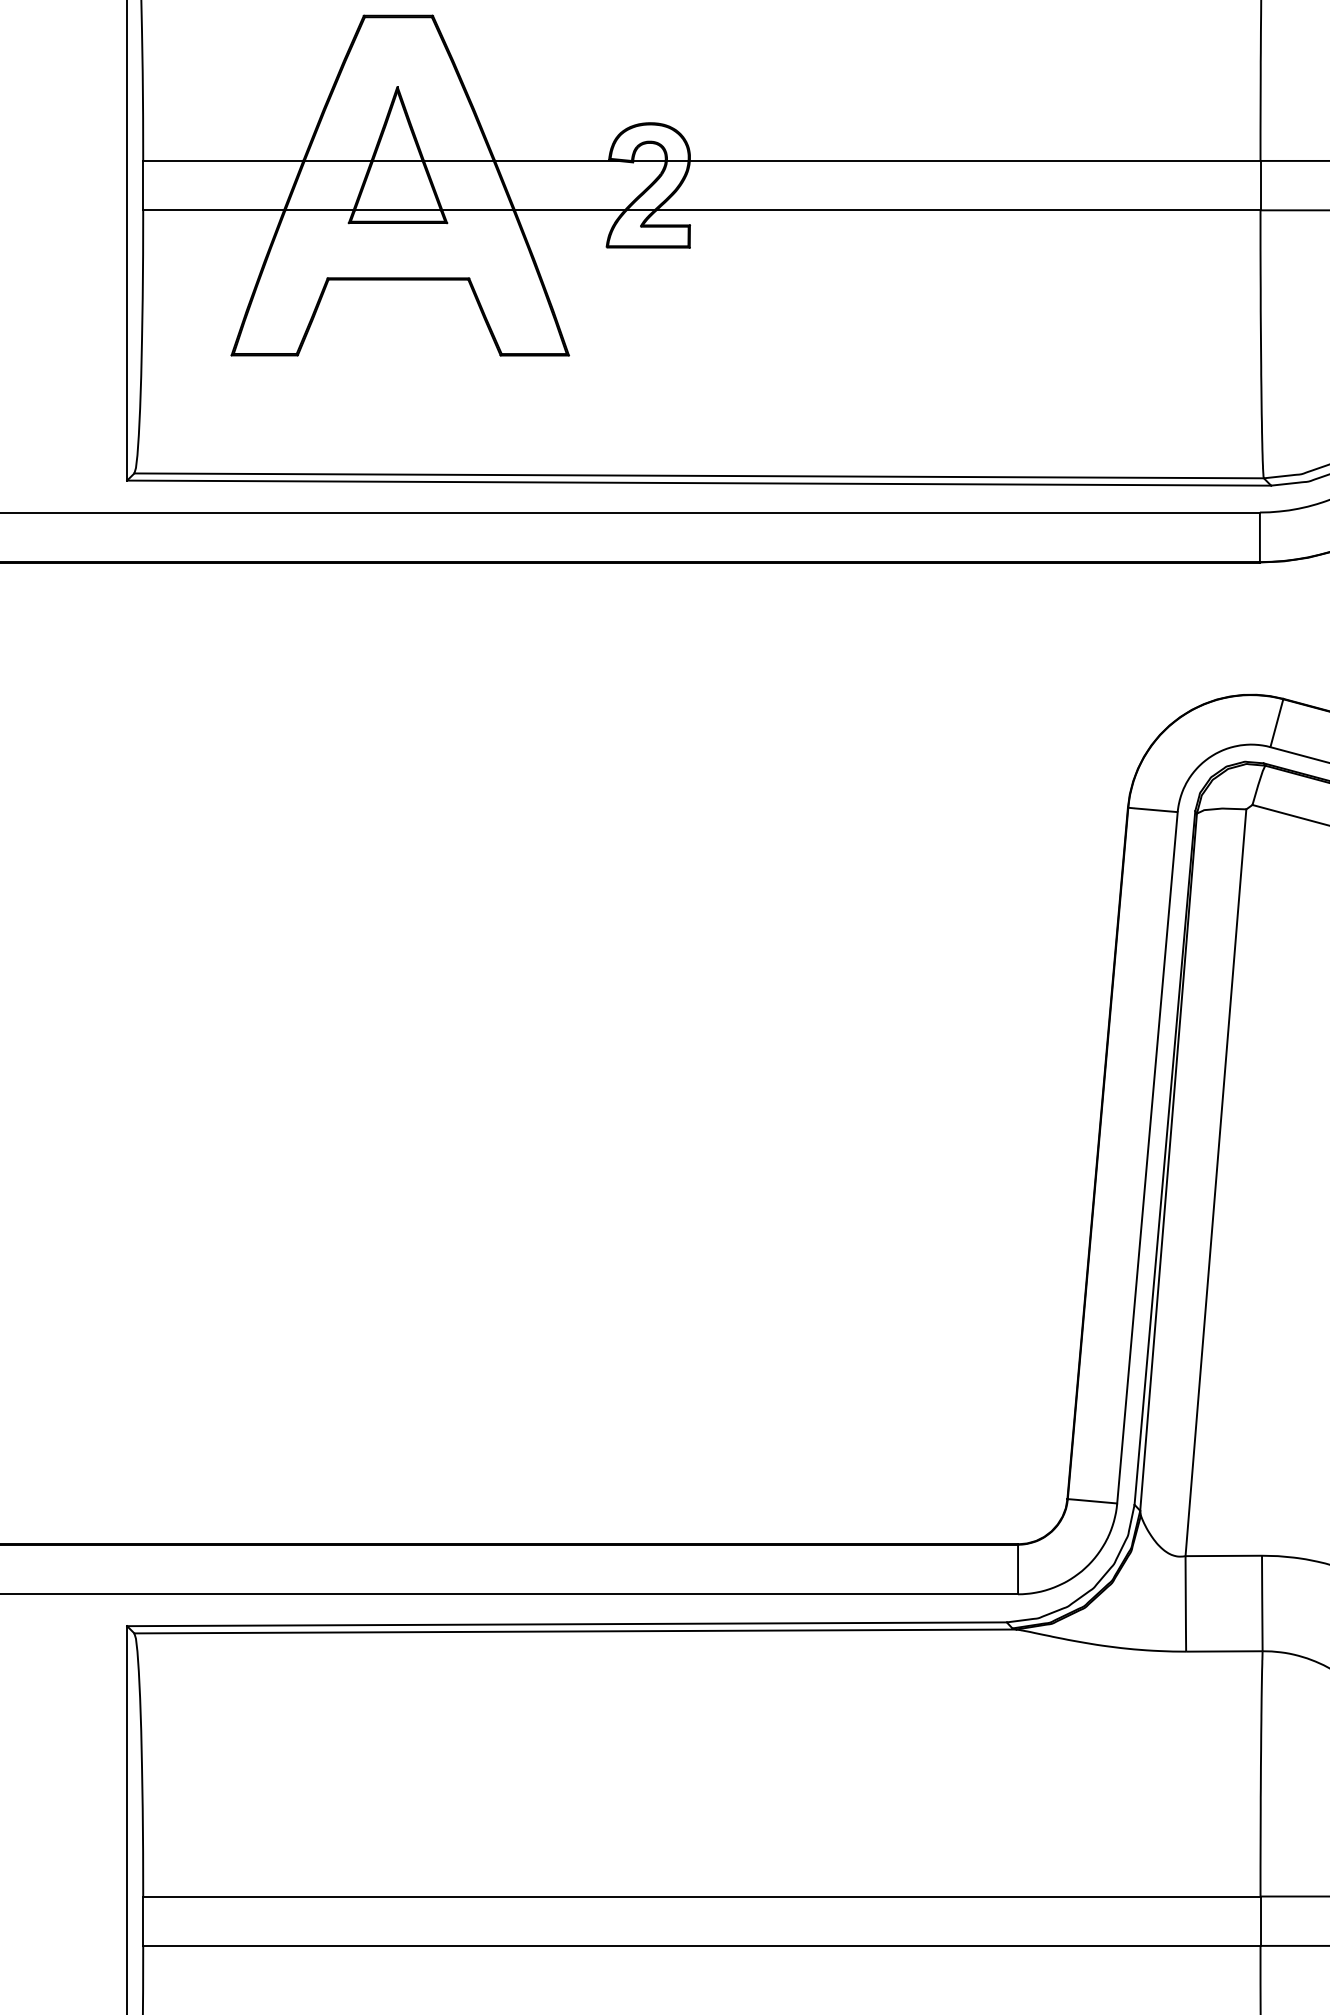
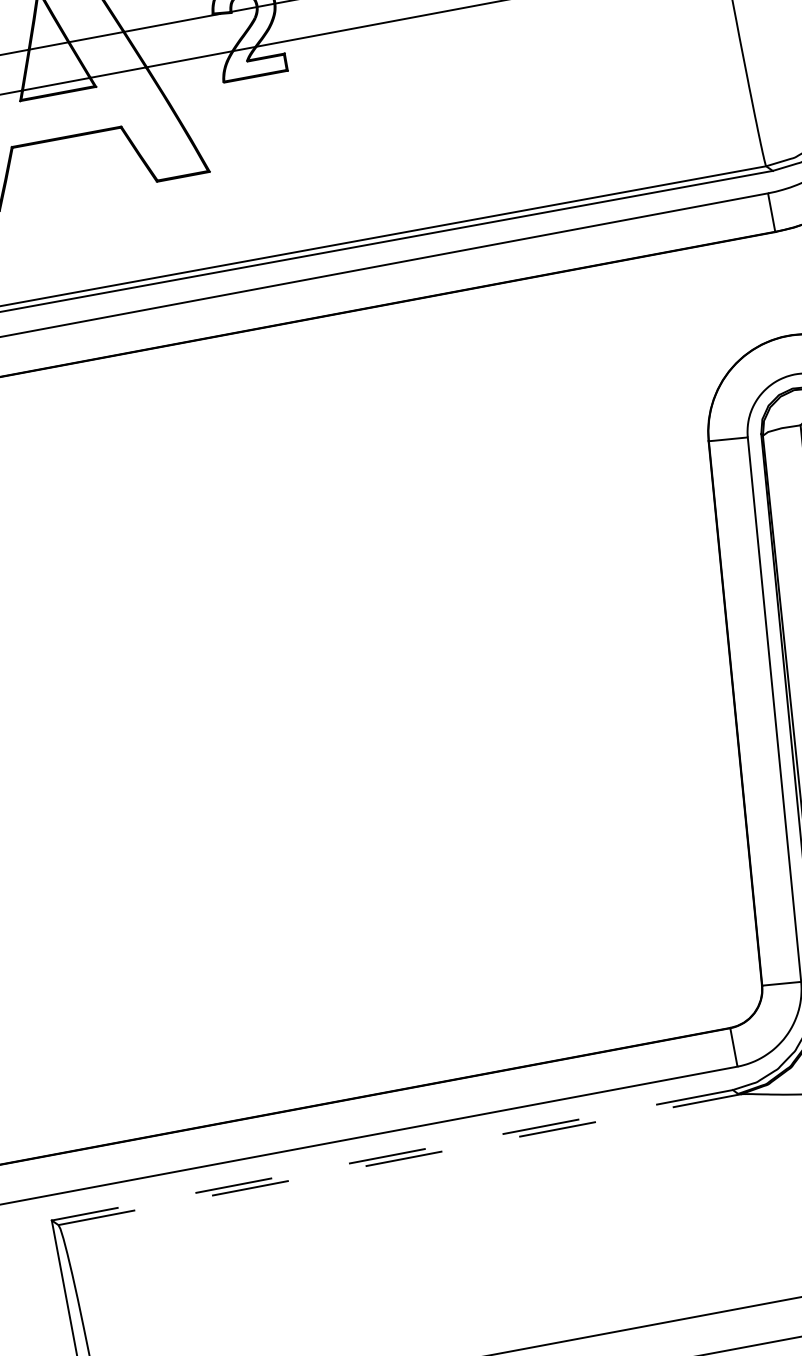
line: (566, 1624) -> (392, 1155), solid -> dashed
line: (575, 1631) -> (400, 1159), solid -> dashed

